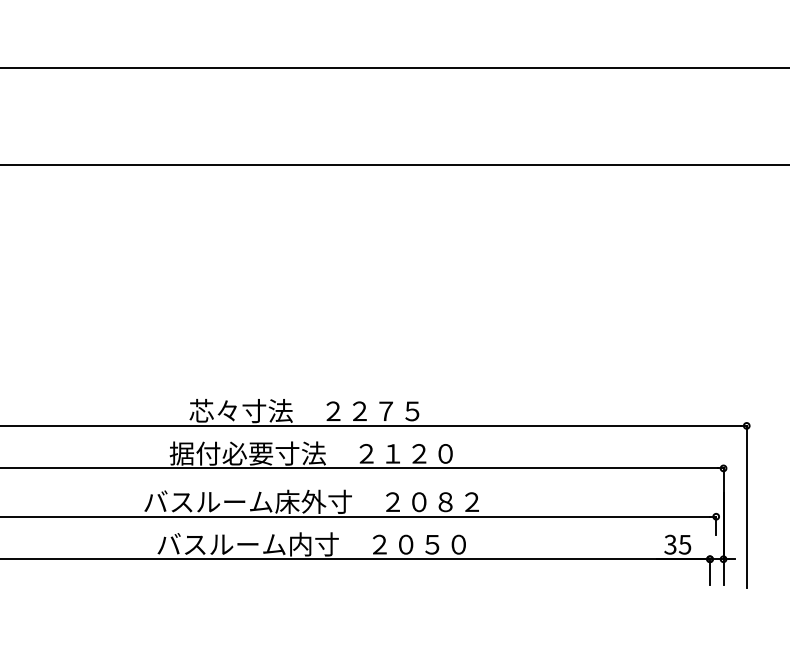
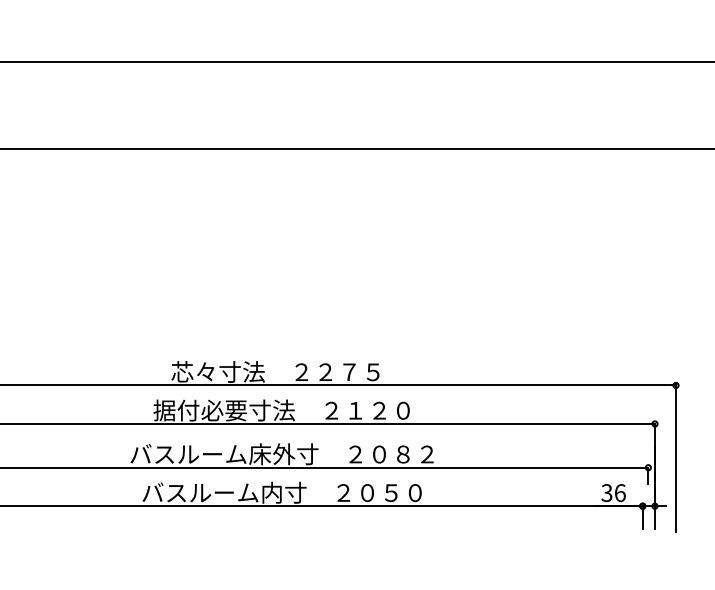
text: (684, 544) -> (619, 492), 35 -> 36

